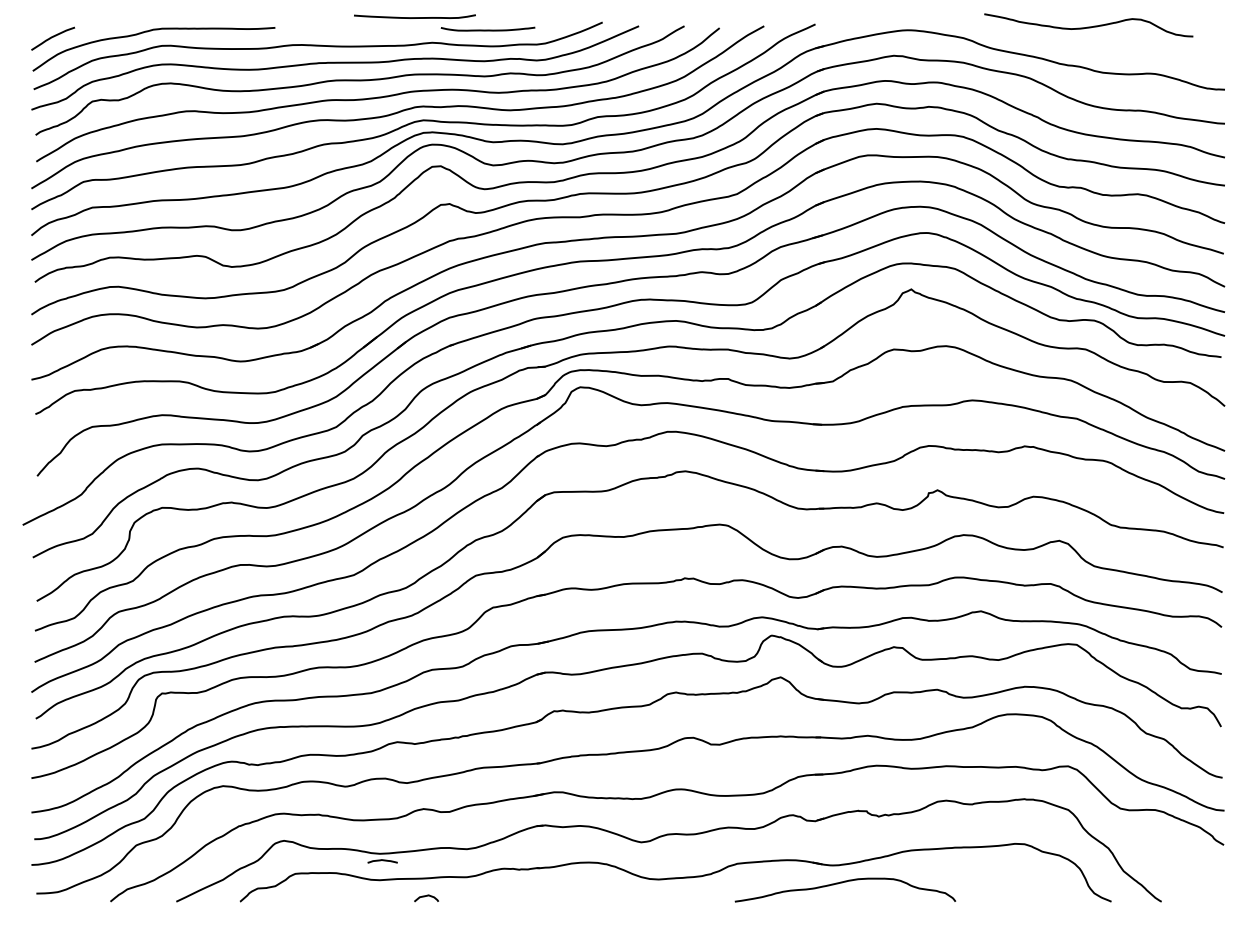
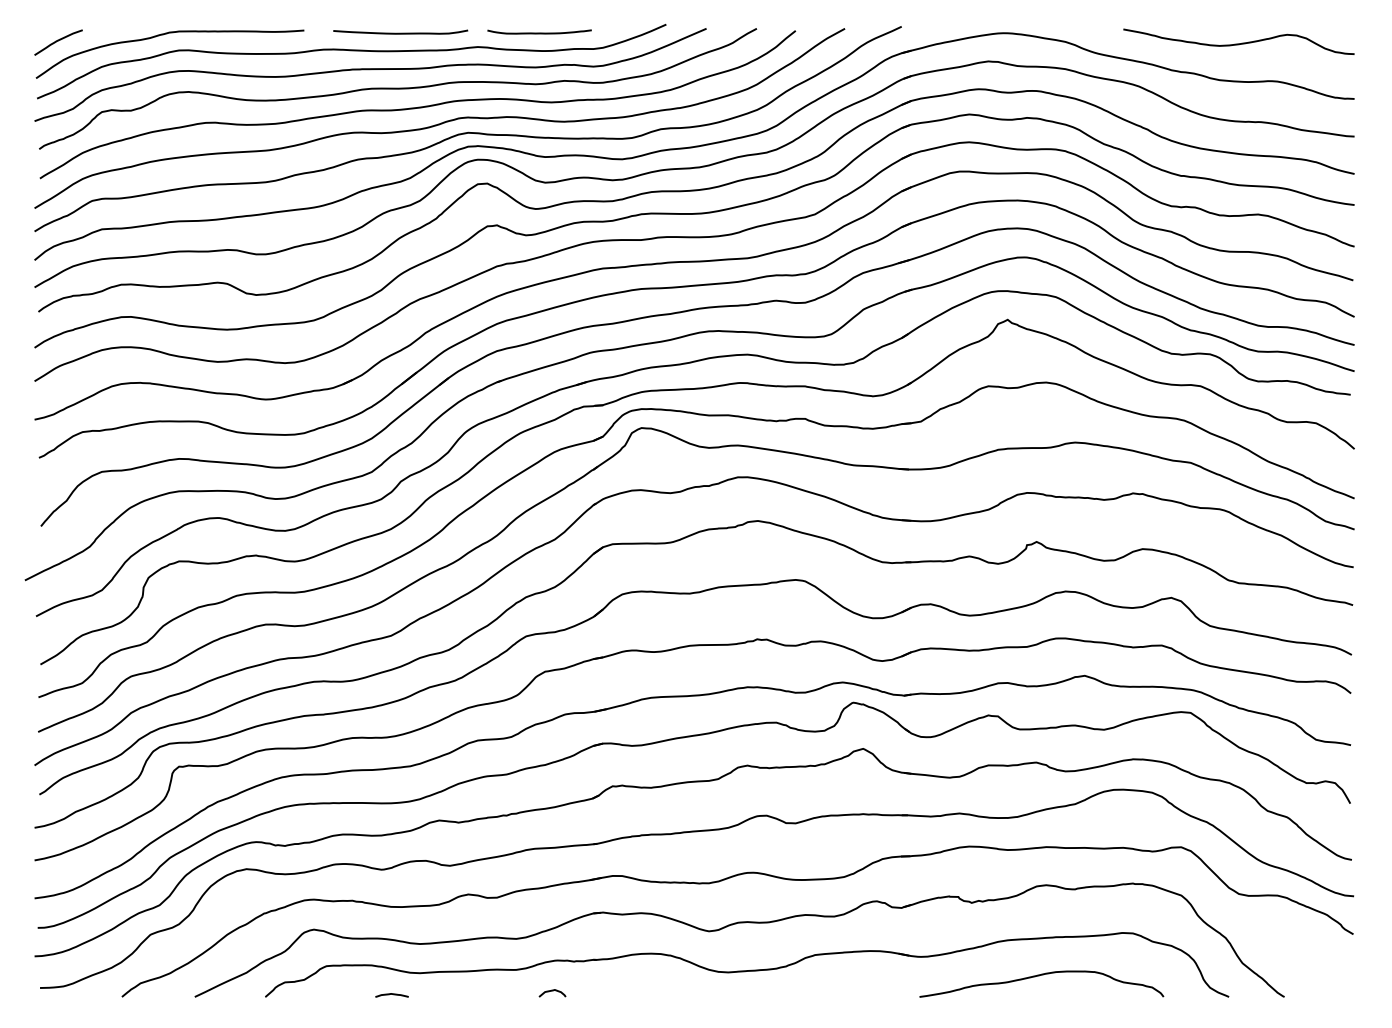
curve: (414, 16) -> (400, 32), moved
curve: (1088, 26) -> (1238, 43), moved
curve: (382, 860) -> (391, 994), moved
curve: (843, 883) -> (1039, 976), moved
curve: (426, 896) -> (552, 991), moved

